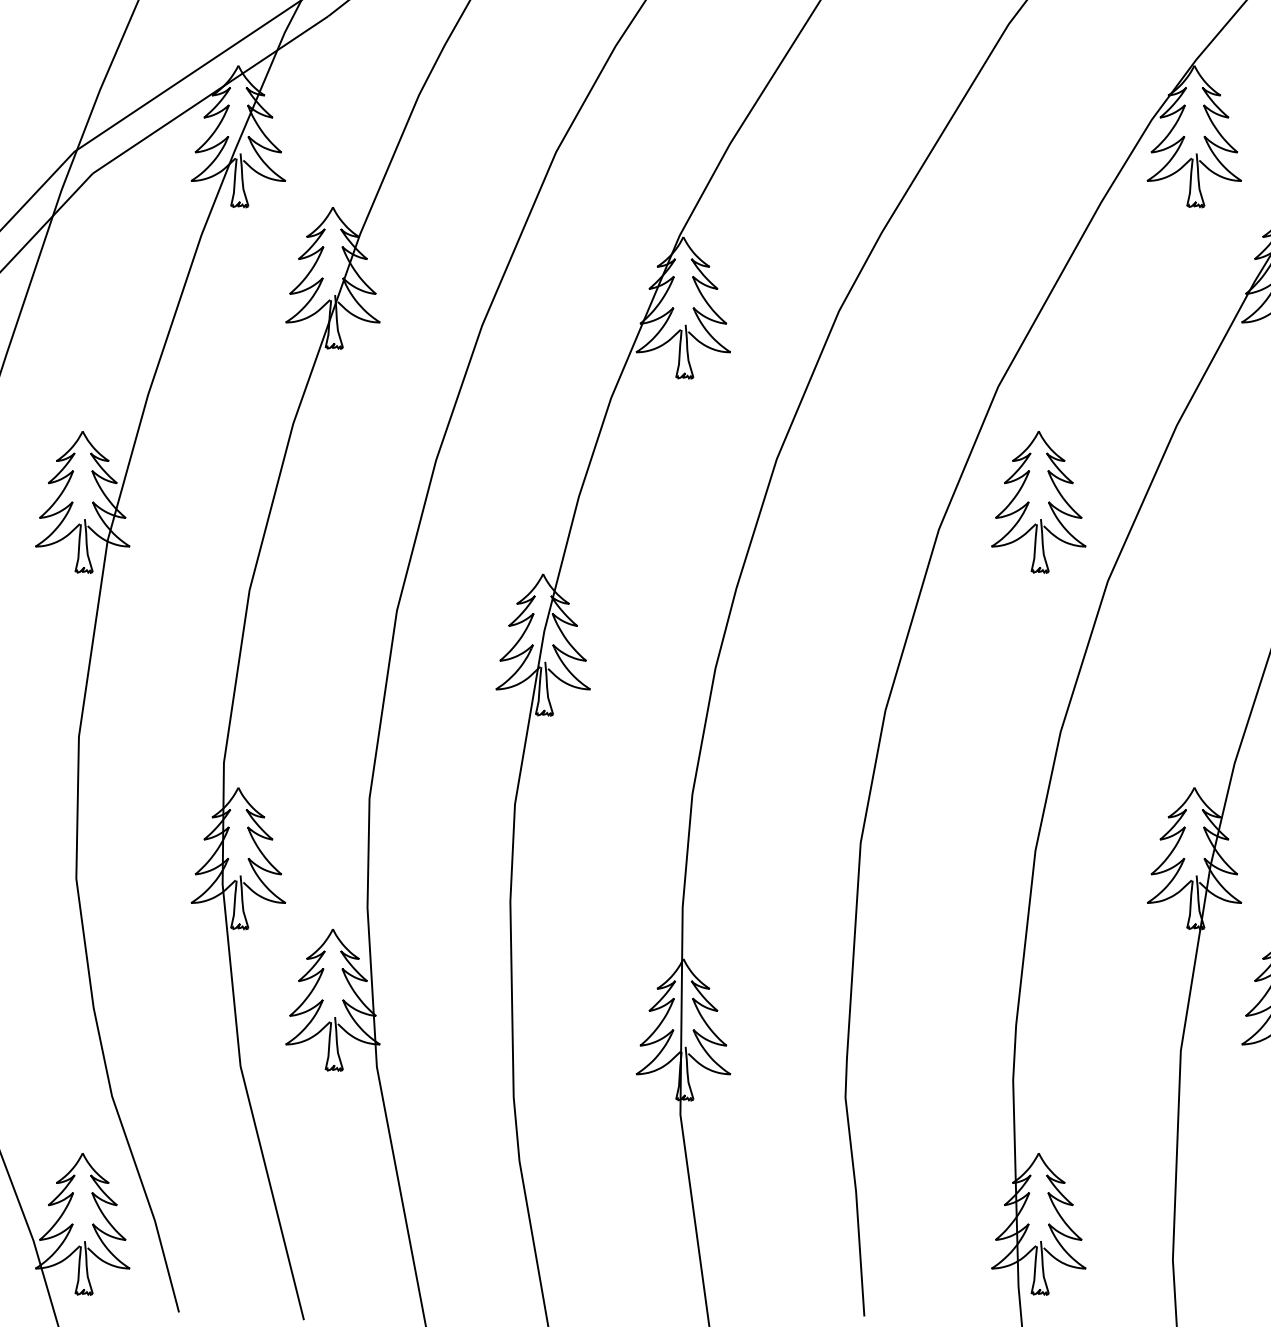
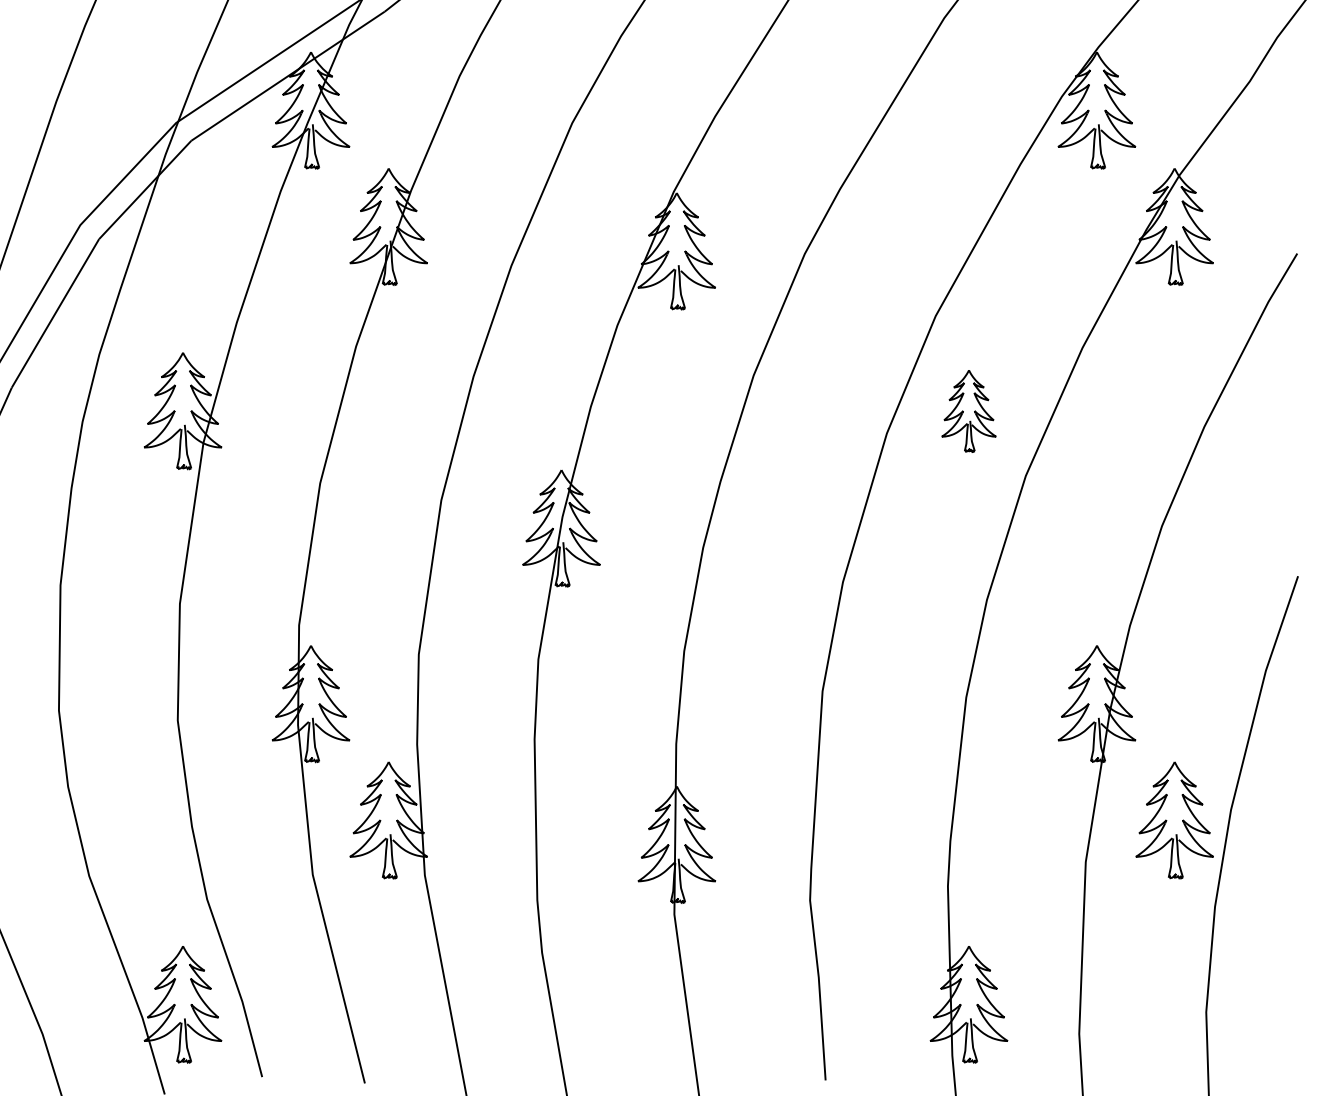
part: (1038, 502) -> (968, 411), size x0.7

